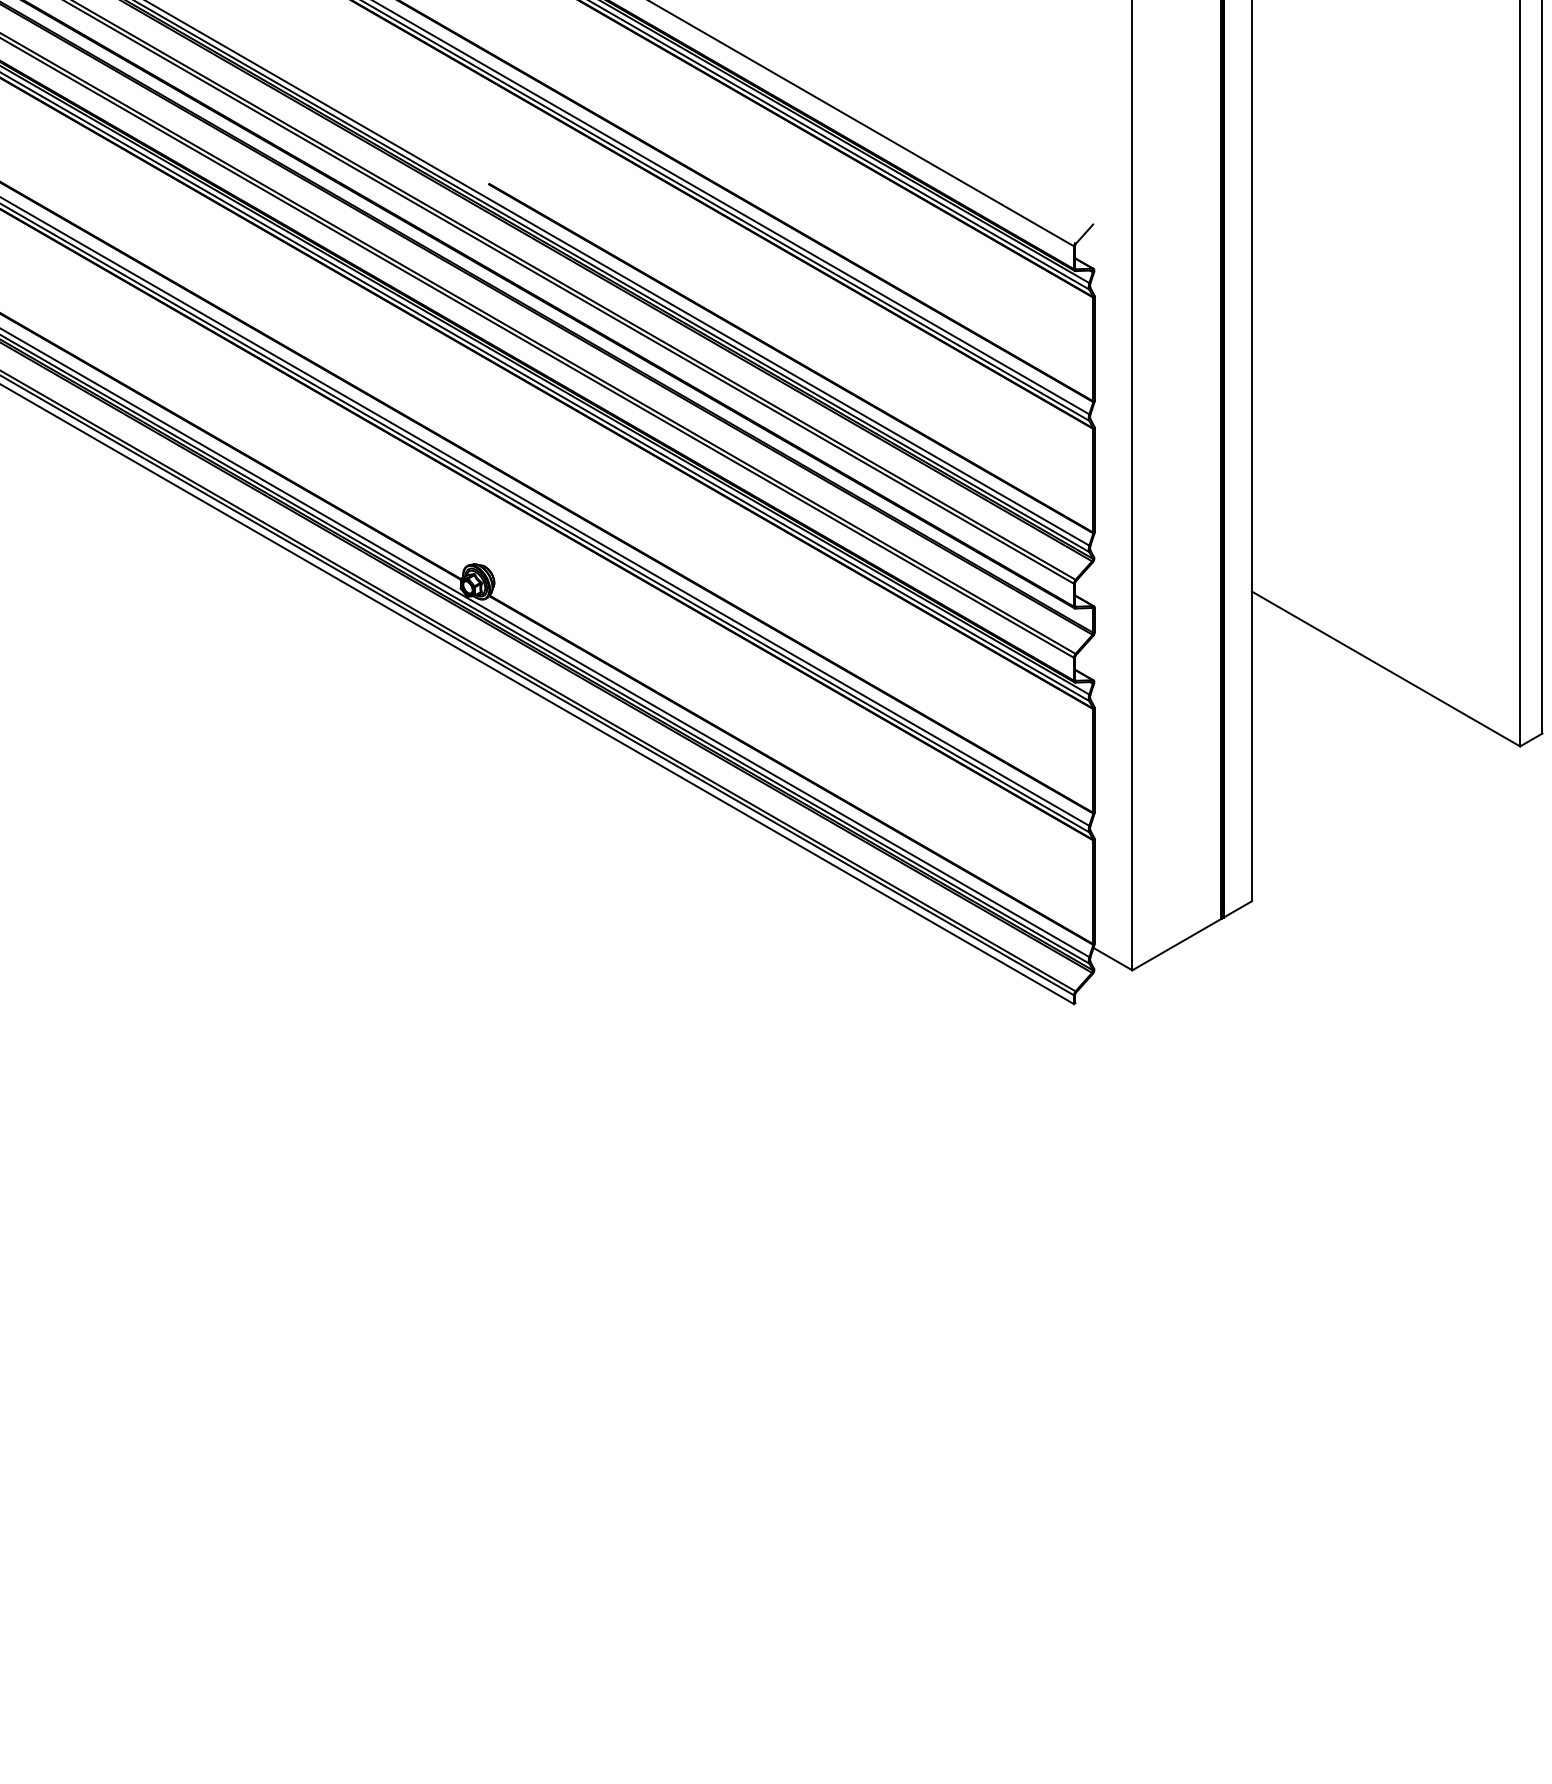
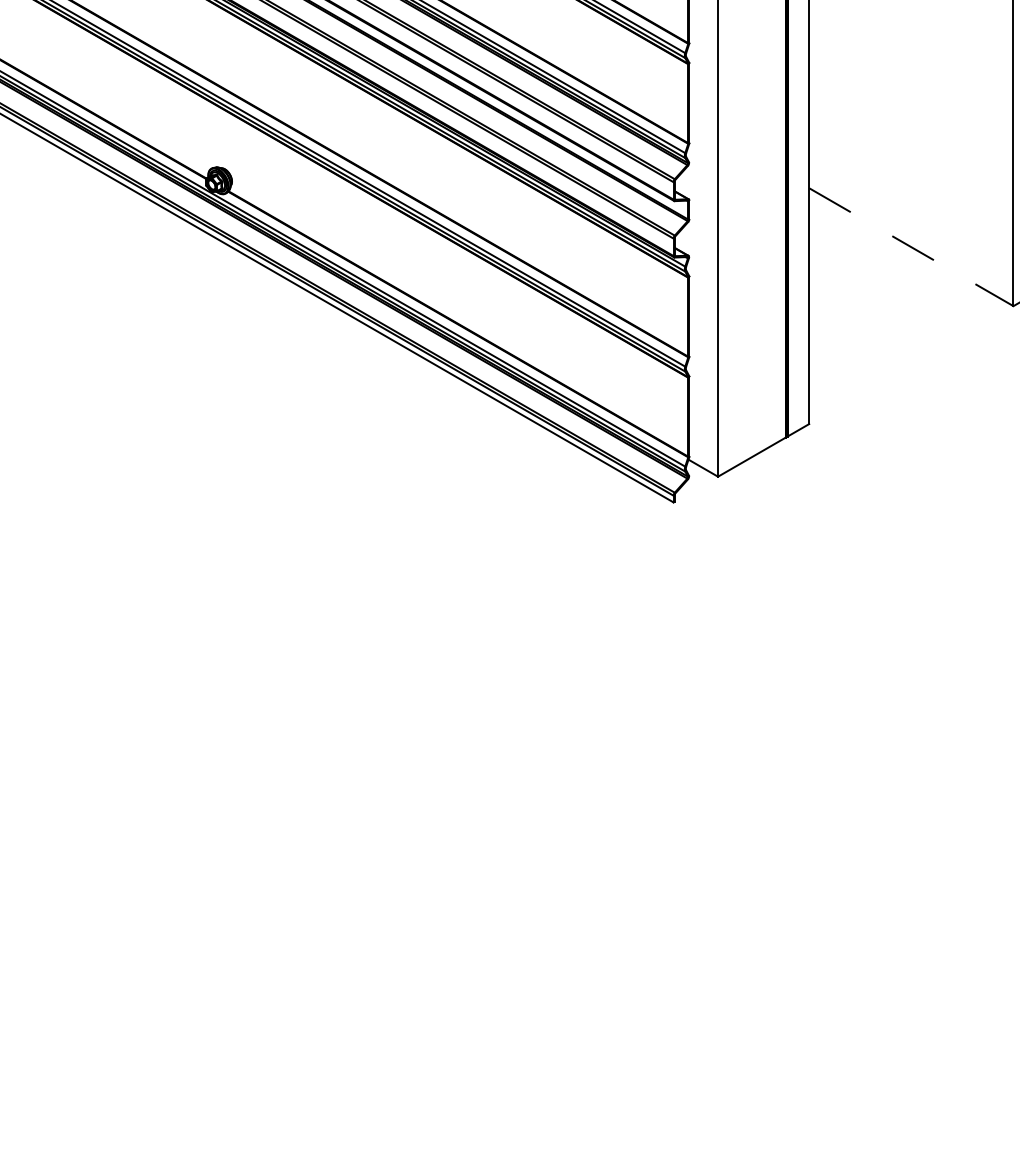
line: (1386, 669) -> (911, 247), solid -> dashed

